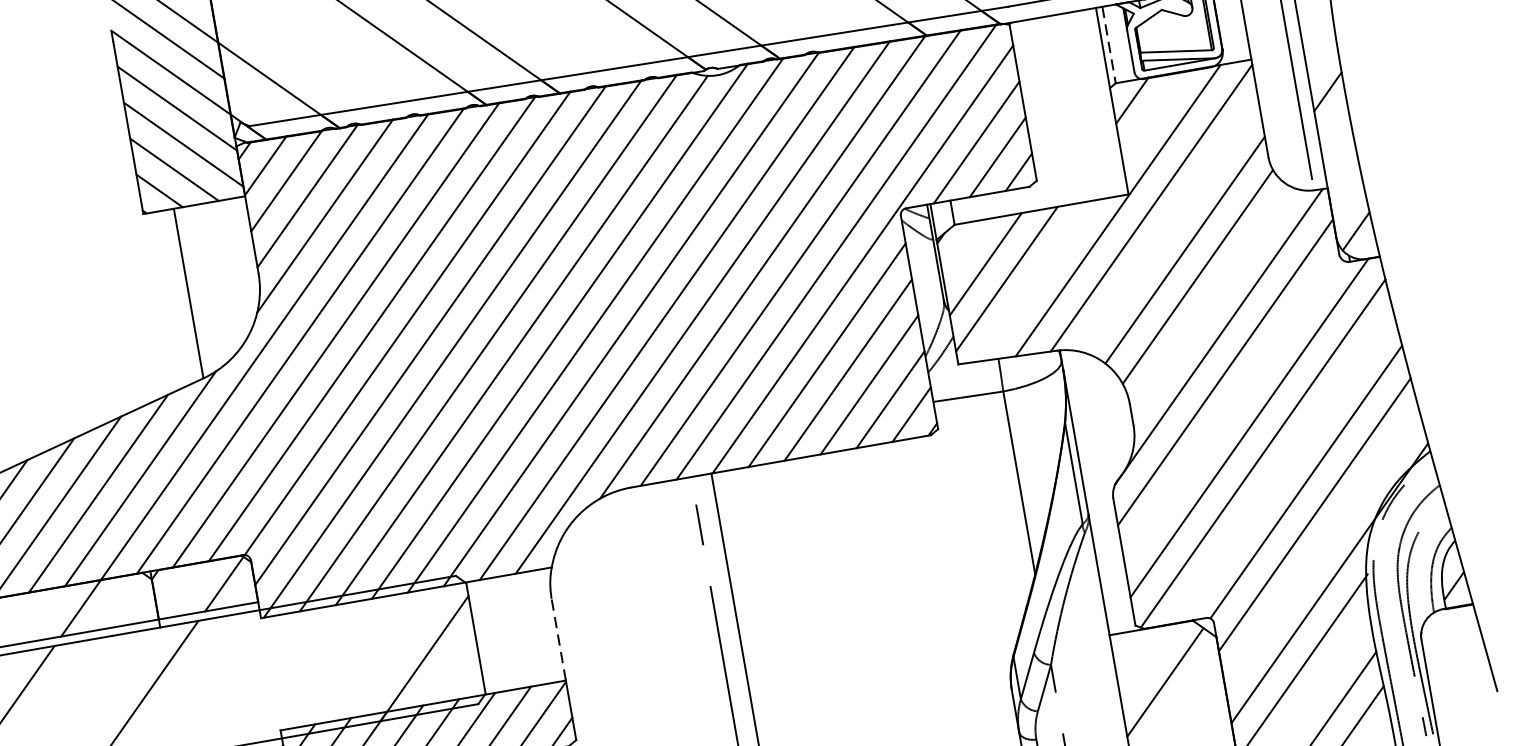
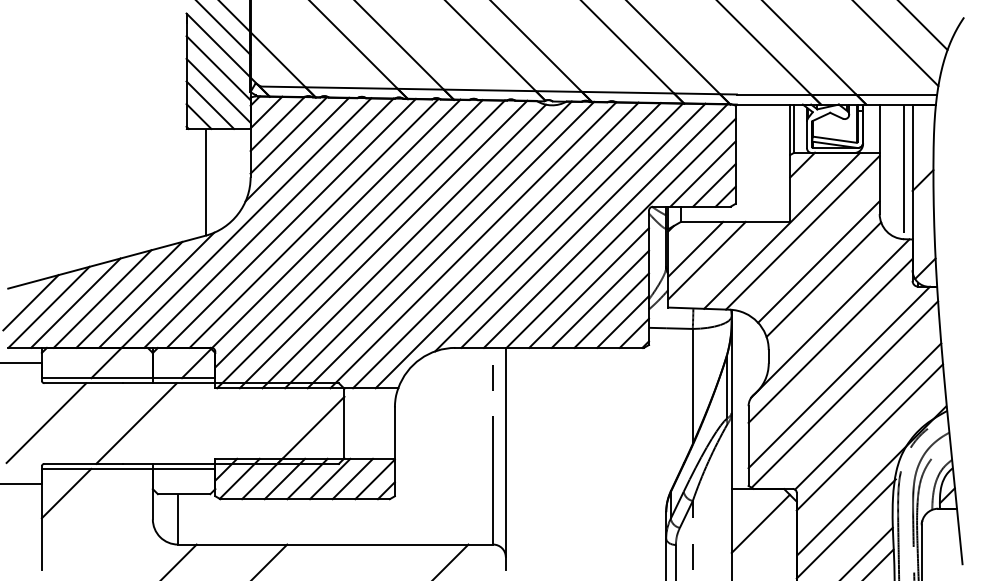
line: (1109, 46) -> (794, 129), dashed -> solid
line: (558, 640) -> (394, 433), dashed -> solid

